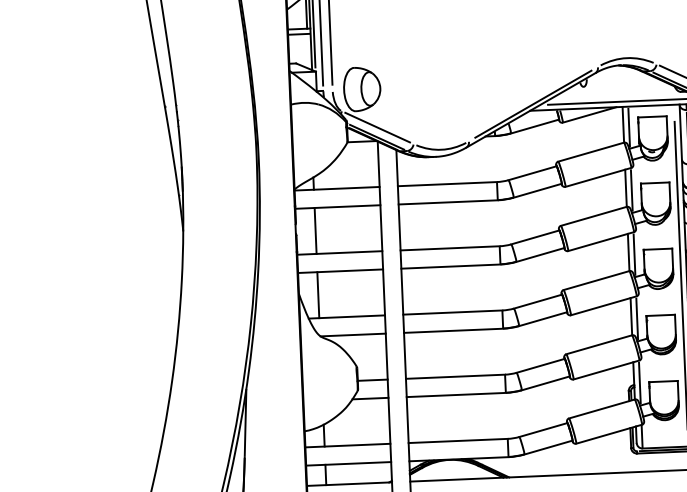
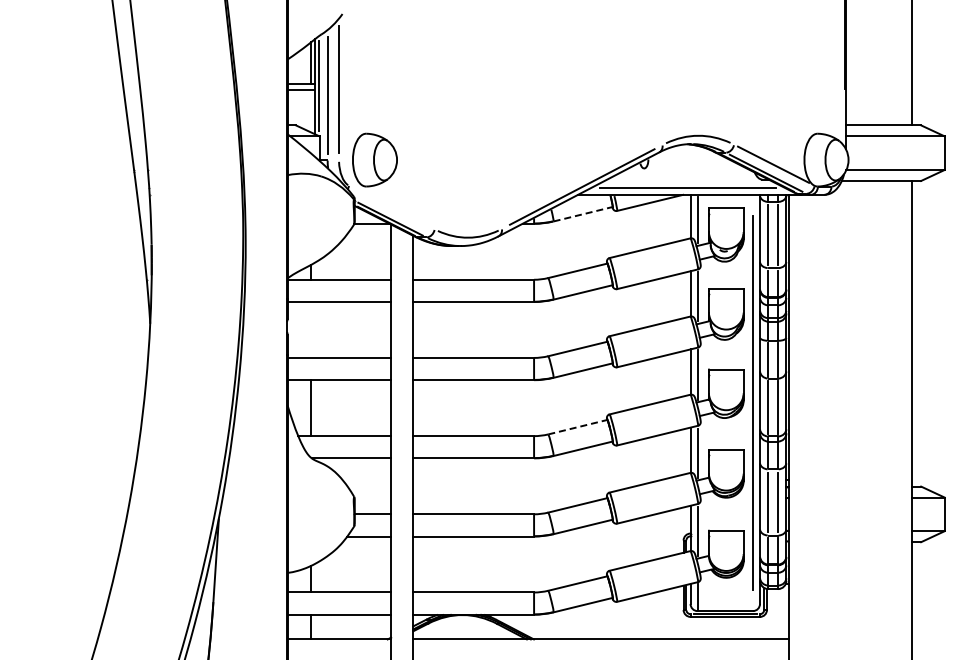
line: (535, 126) -> (583, 214), solid -> dashed
line: (377, 127) -> (391, 207), removed
line: (315, 230) -> (311, 329), removed
line: (538, 301) -> (578, 427), solid -> dashed

